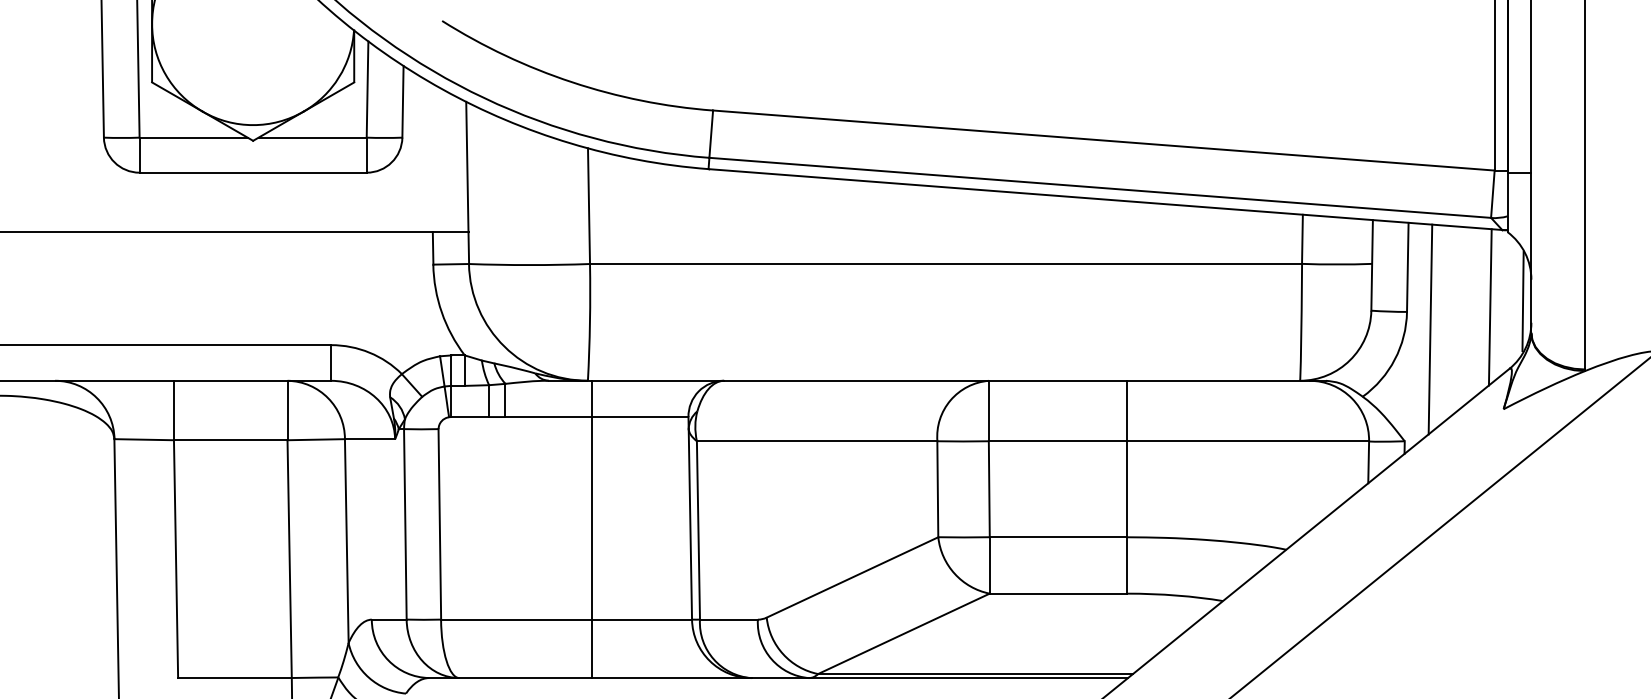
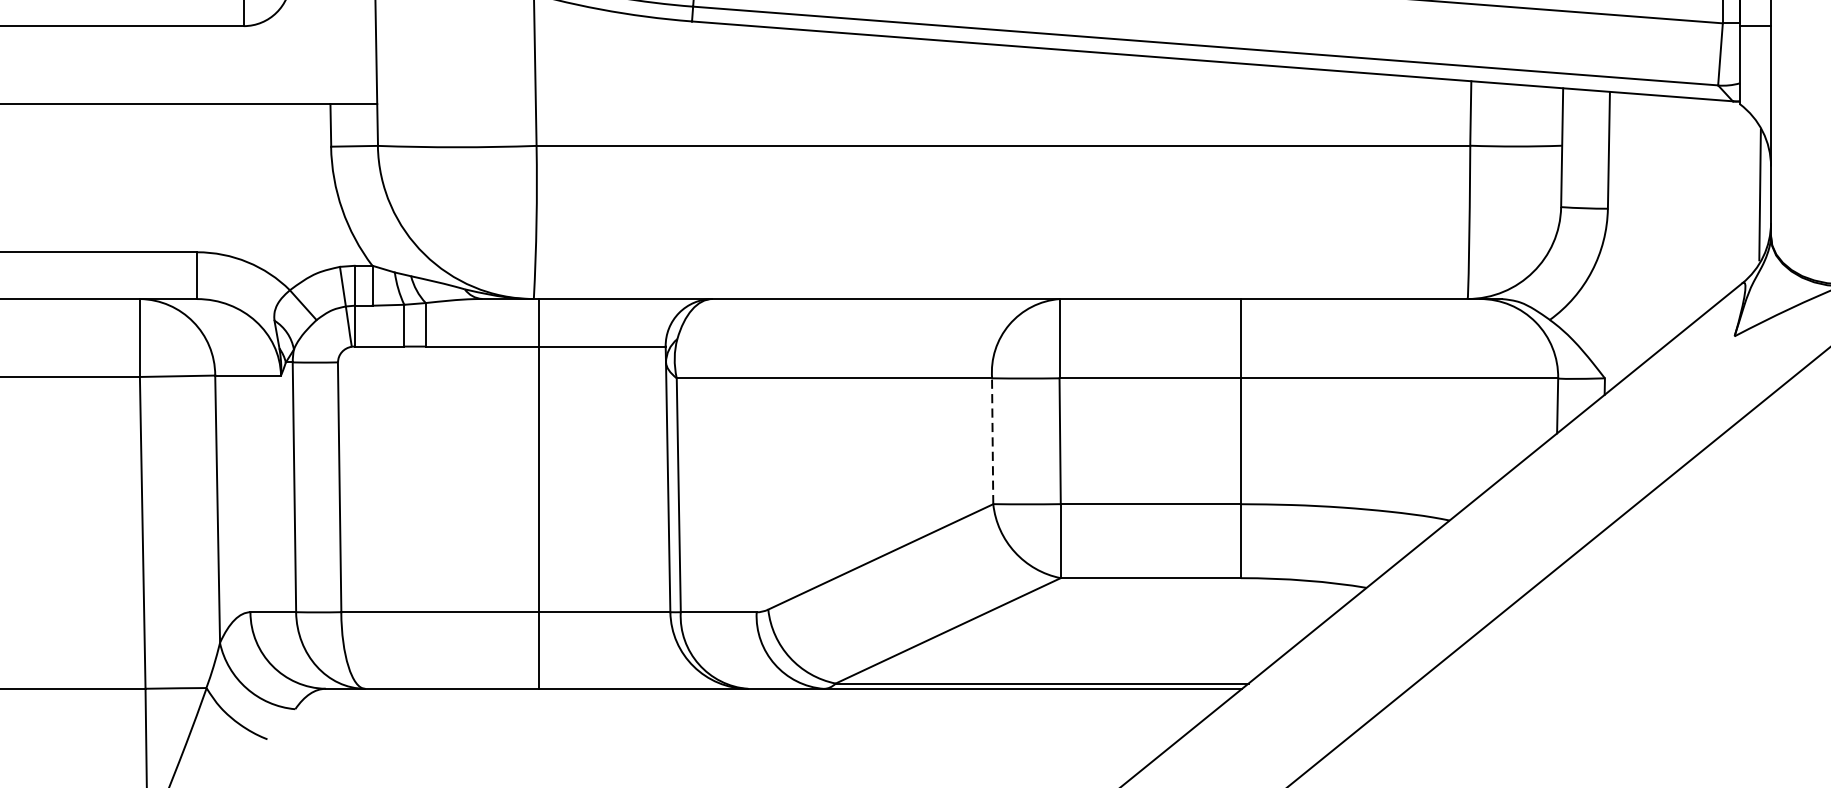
line: (1489, 307) -> (1716, 202), removed
line: (1430, 329) -> (1638, 231), removed
line: (937, 489) -> (992, 441), solid -> dashed

